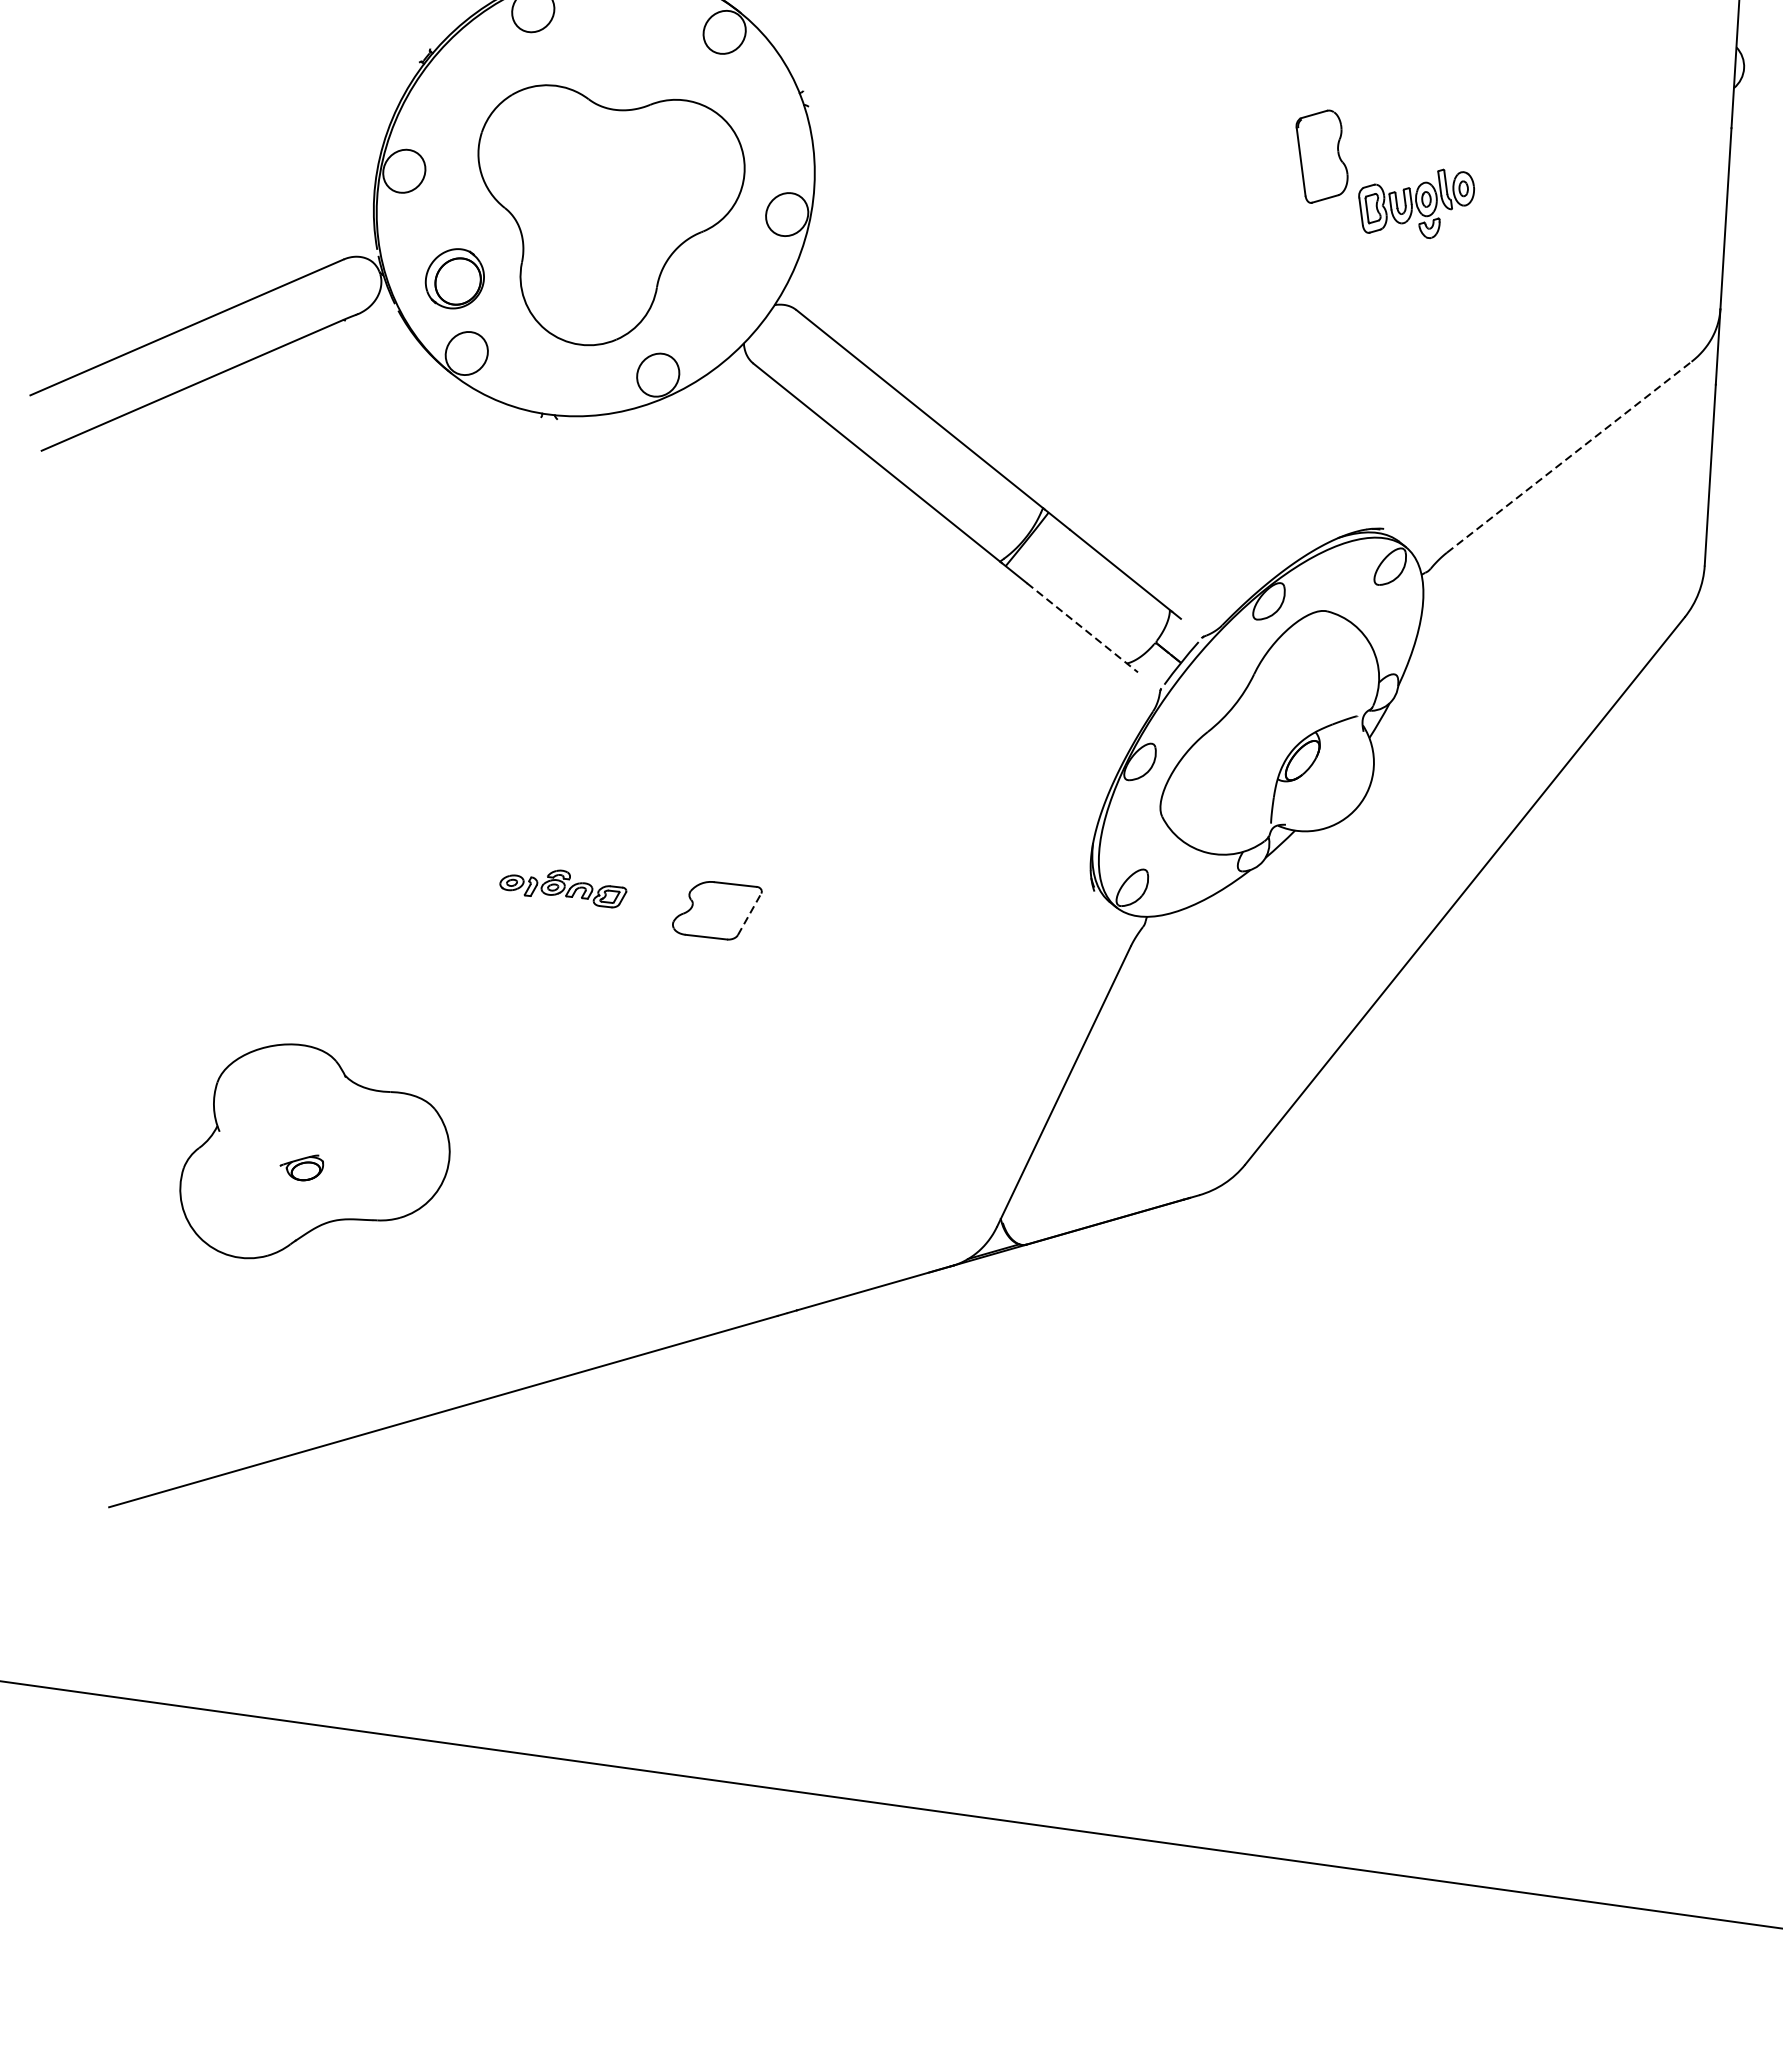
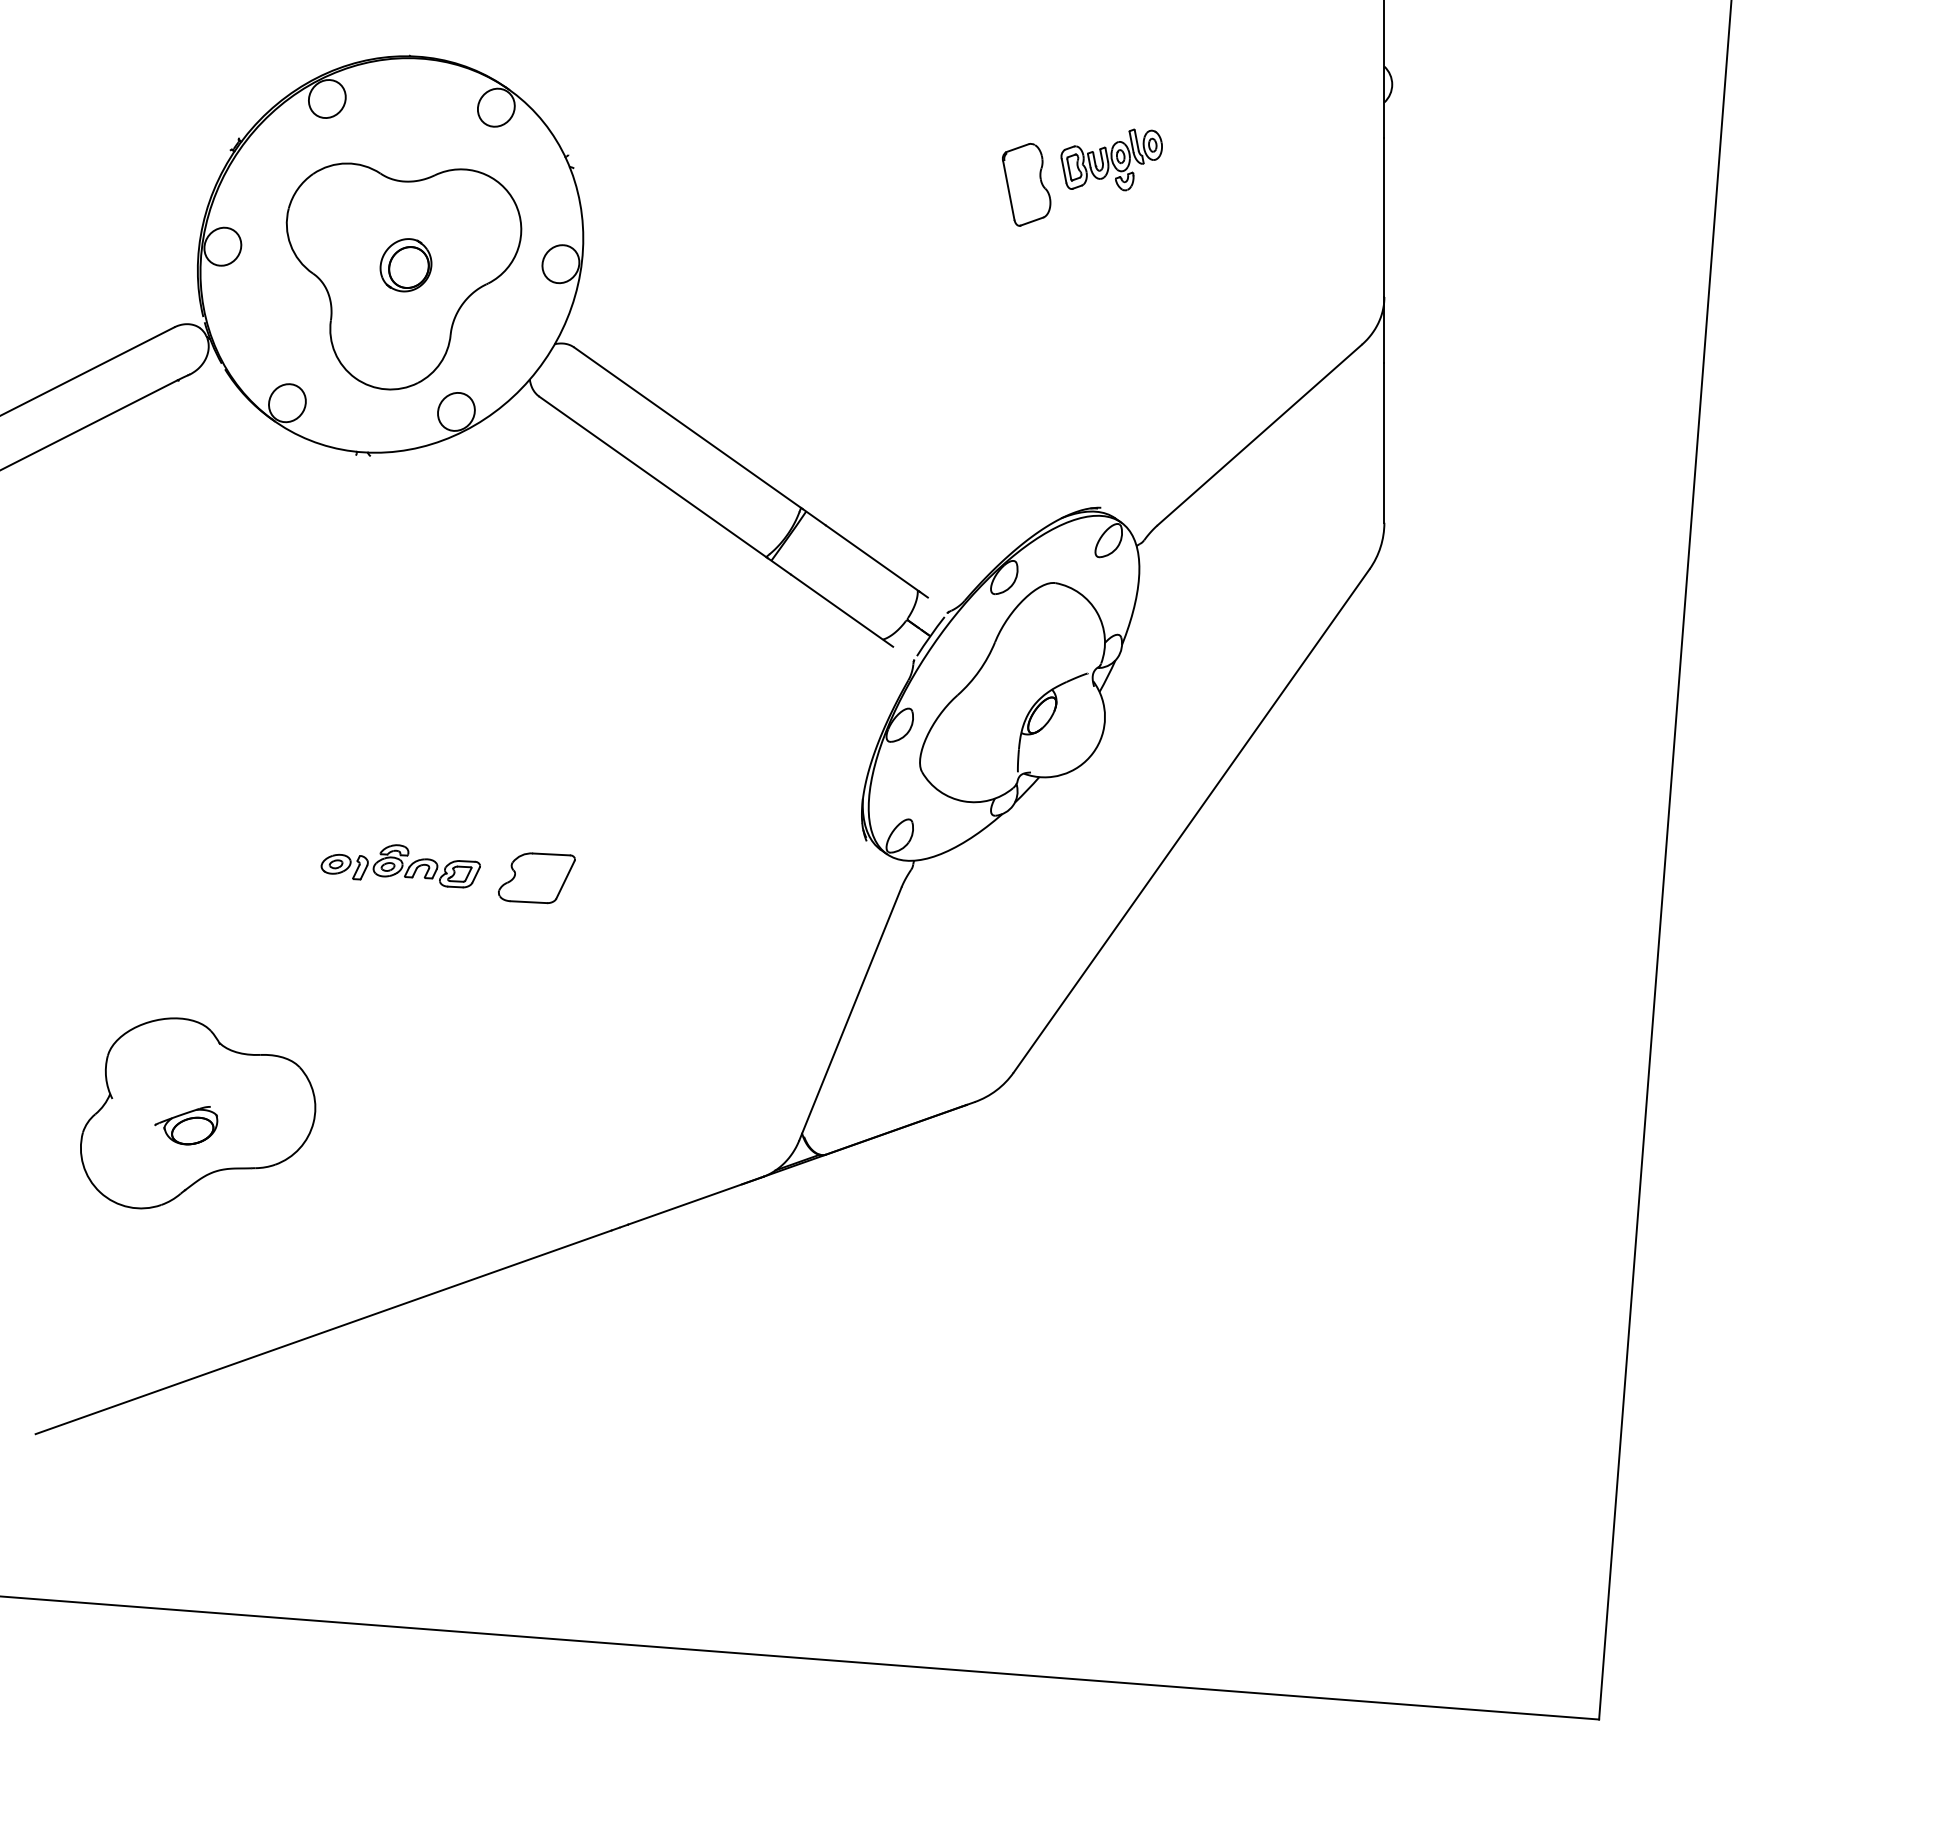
part: (1415, 202) -> (1111, 159), moved
part: (454, 278) -> (405, 265), moved
line: (1570, 456) -> (1260, 434), dashed -> solid
line: (1083, 627) -> (842, 610), dashed -> solid
part: (563, 887) -> (400, 866), size x1.43
line: (749, 913) -> (565, 879), dashed -> solid
part: (301, 1167) -> (186, 1125), size x1.67

